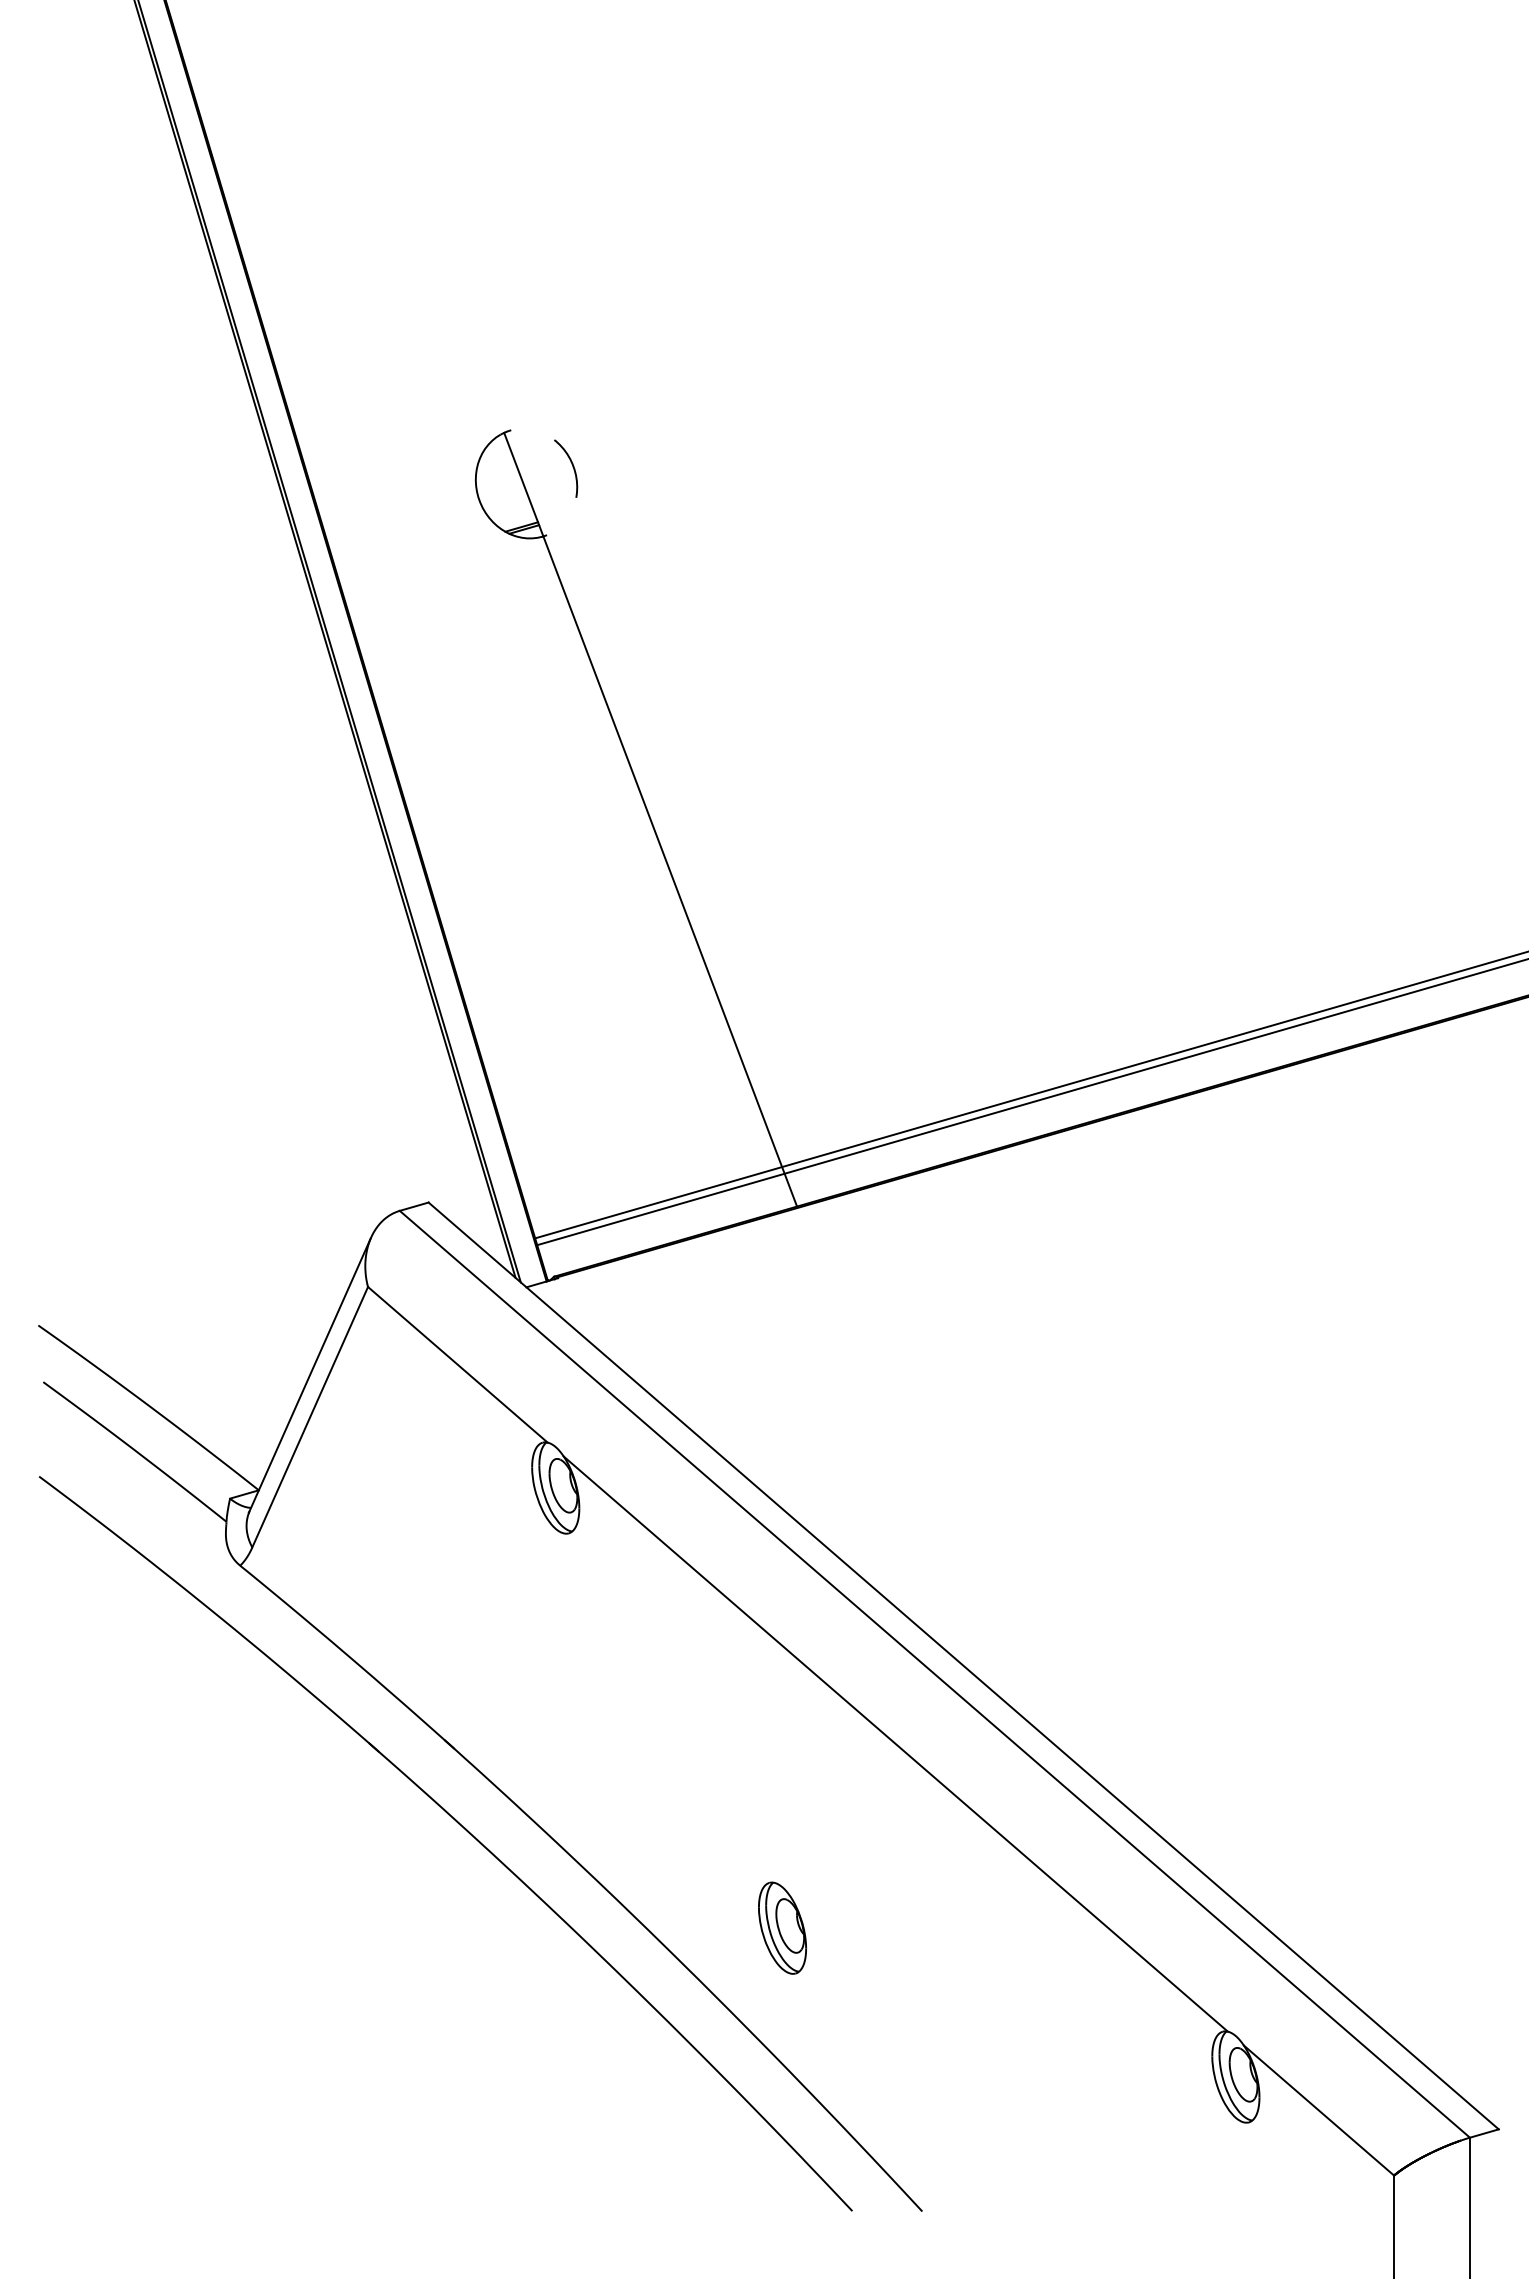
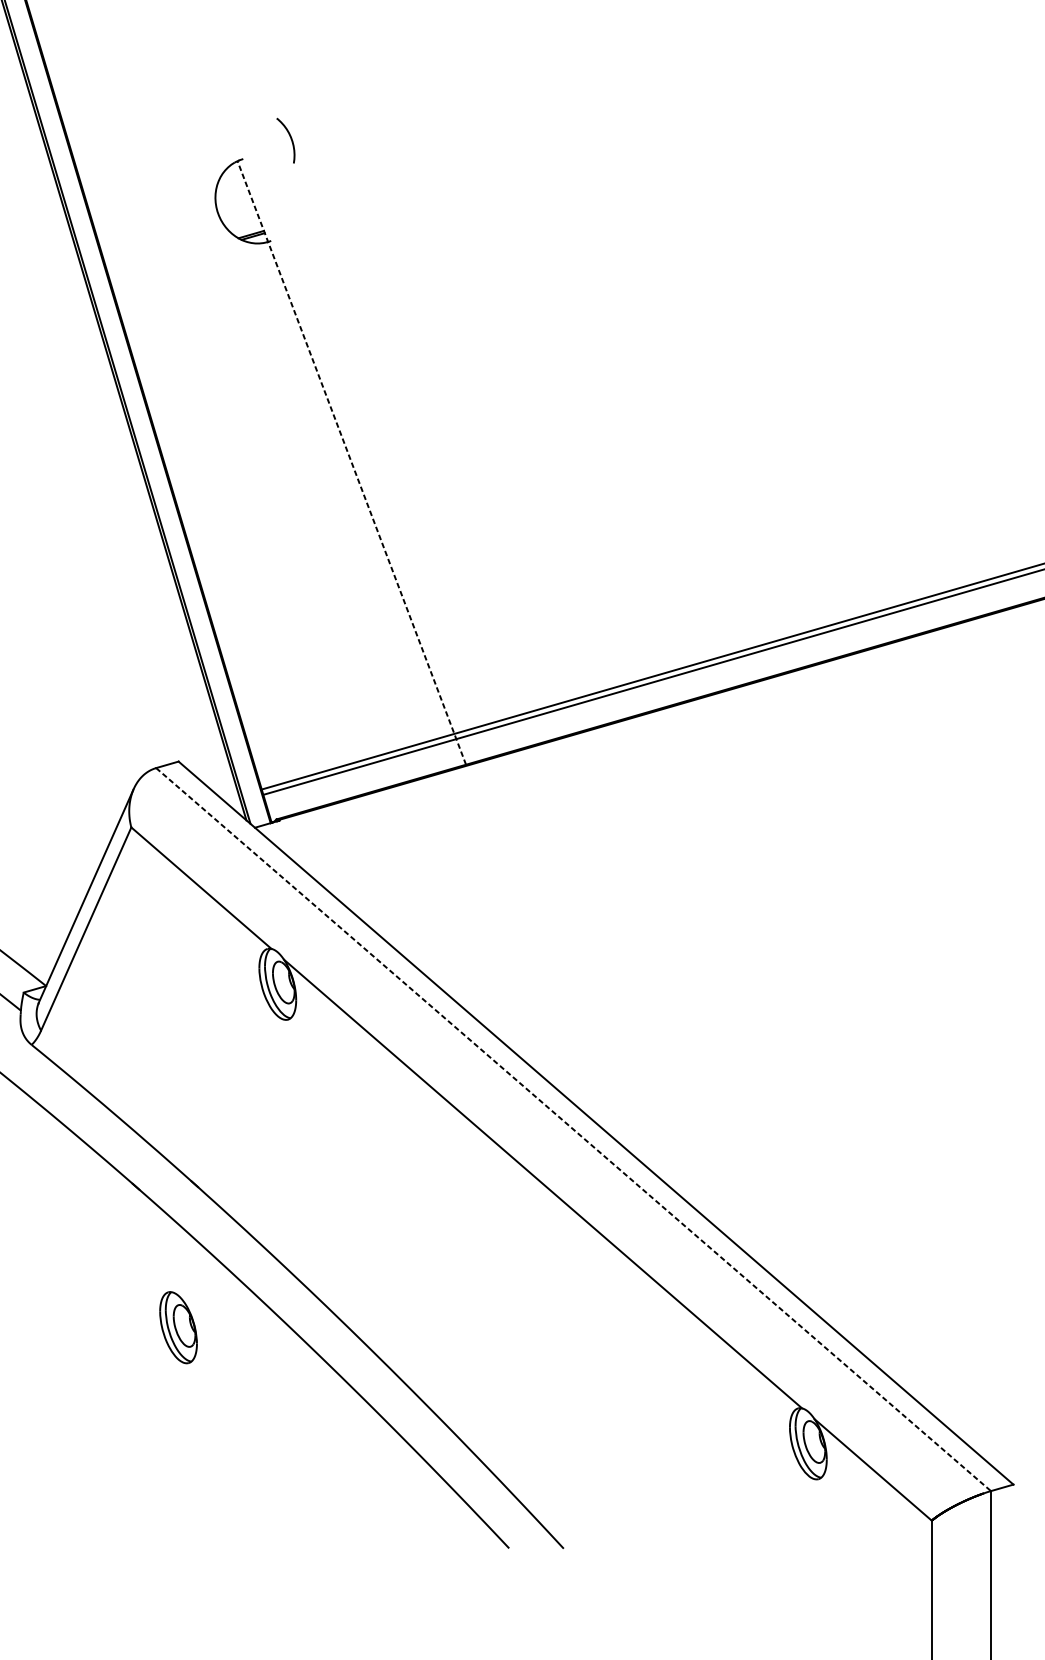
curve: (572, 467) -> (290, 139), moved
line: (650, 819) -> (351, 462), solid -> dashed
line: (934, 1674) -> (573, 1129), solid -> dashed
part: (782, 1927) -> (178, 1327), moved

